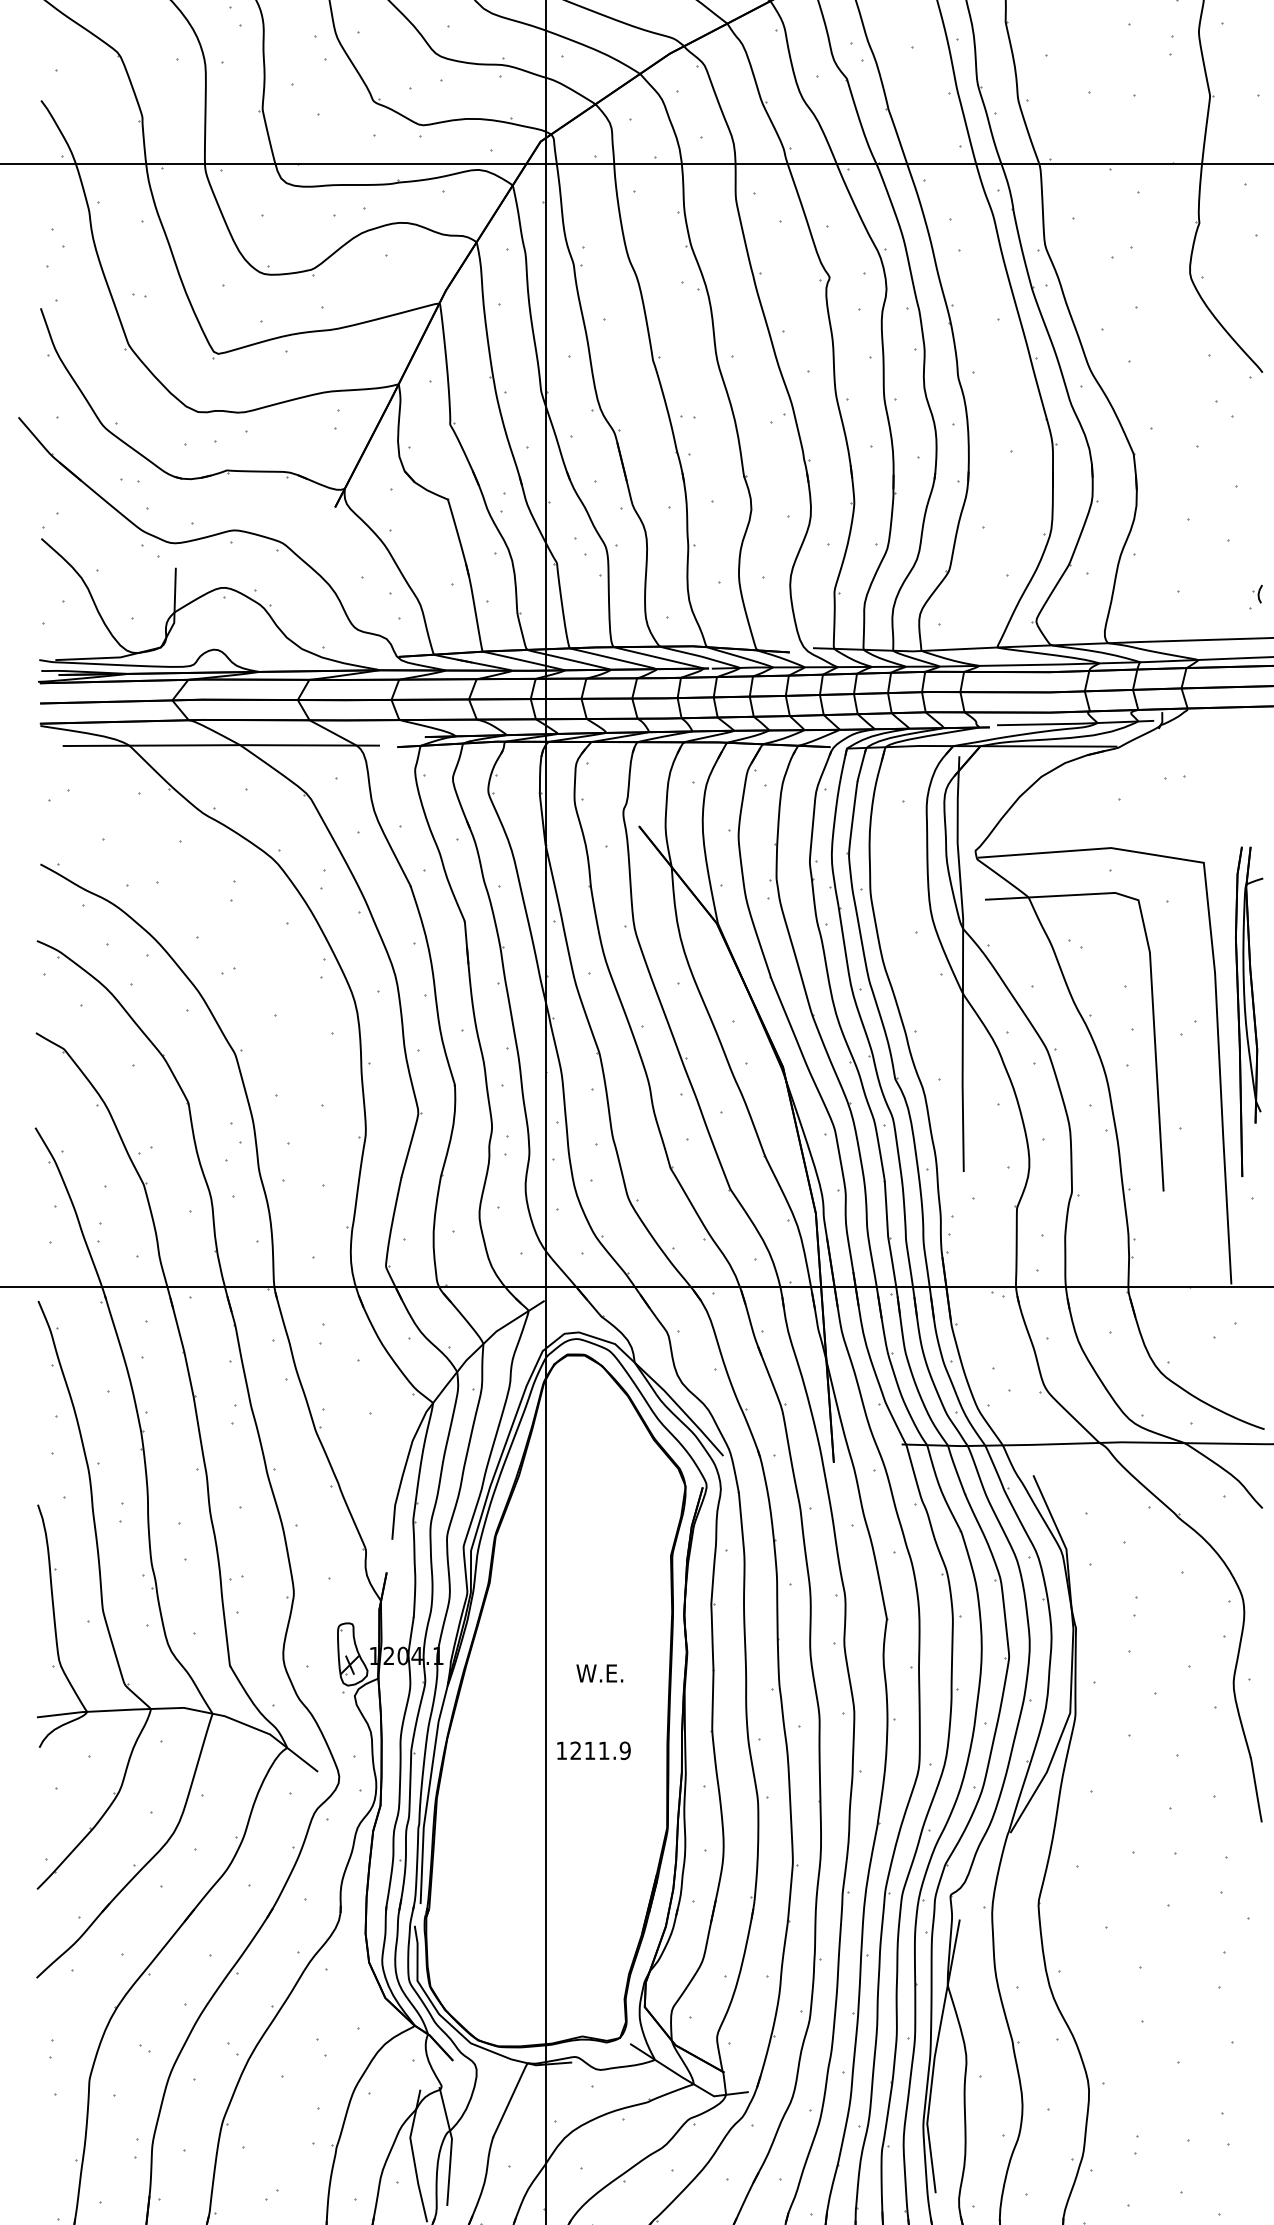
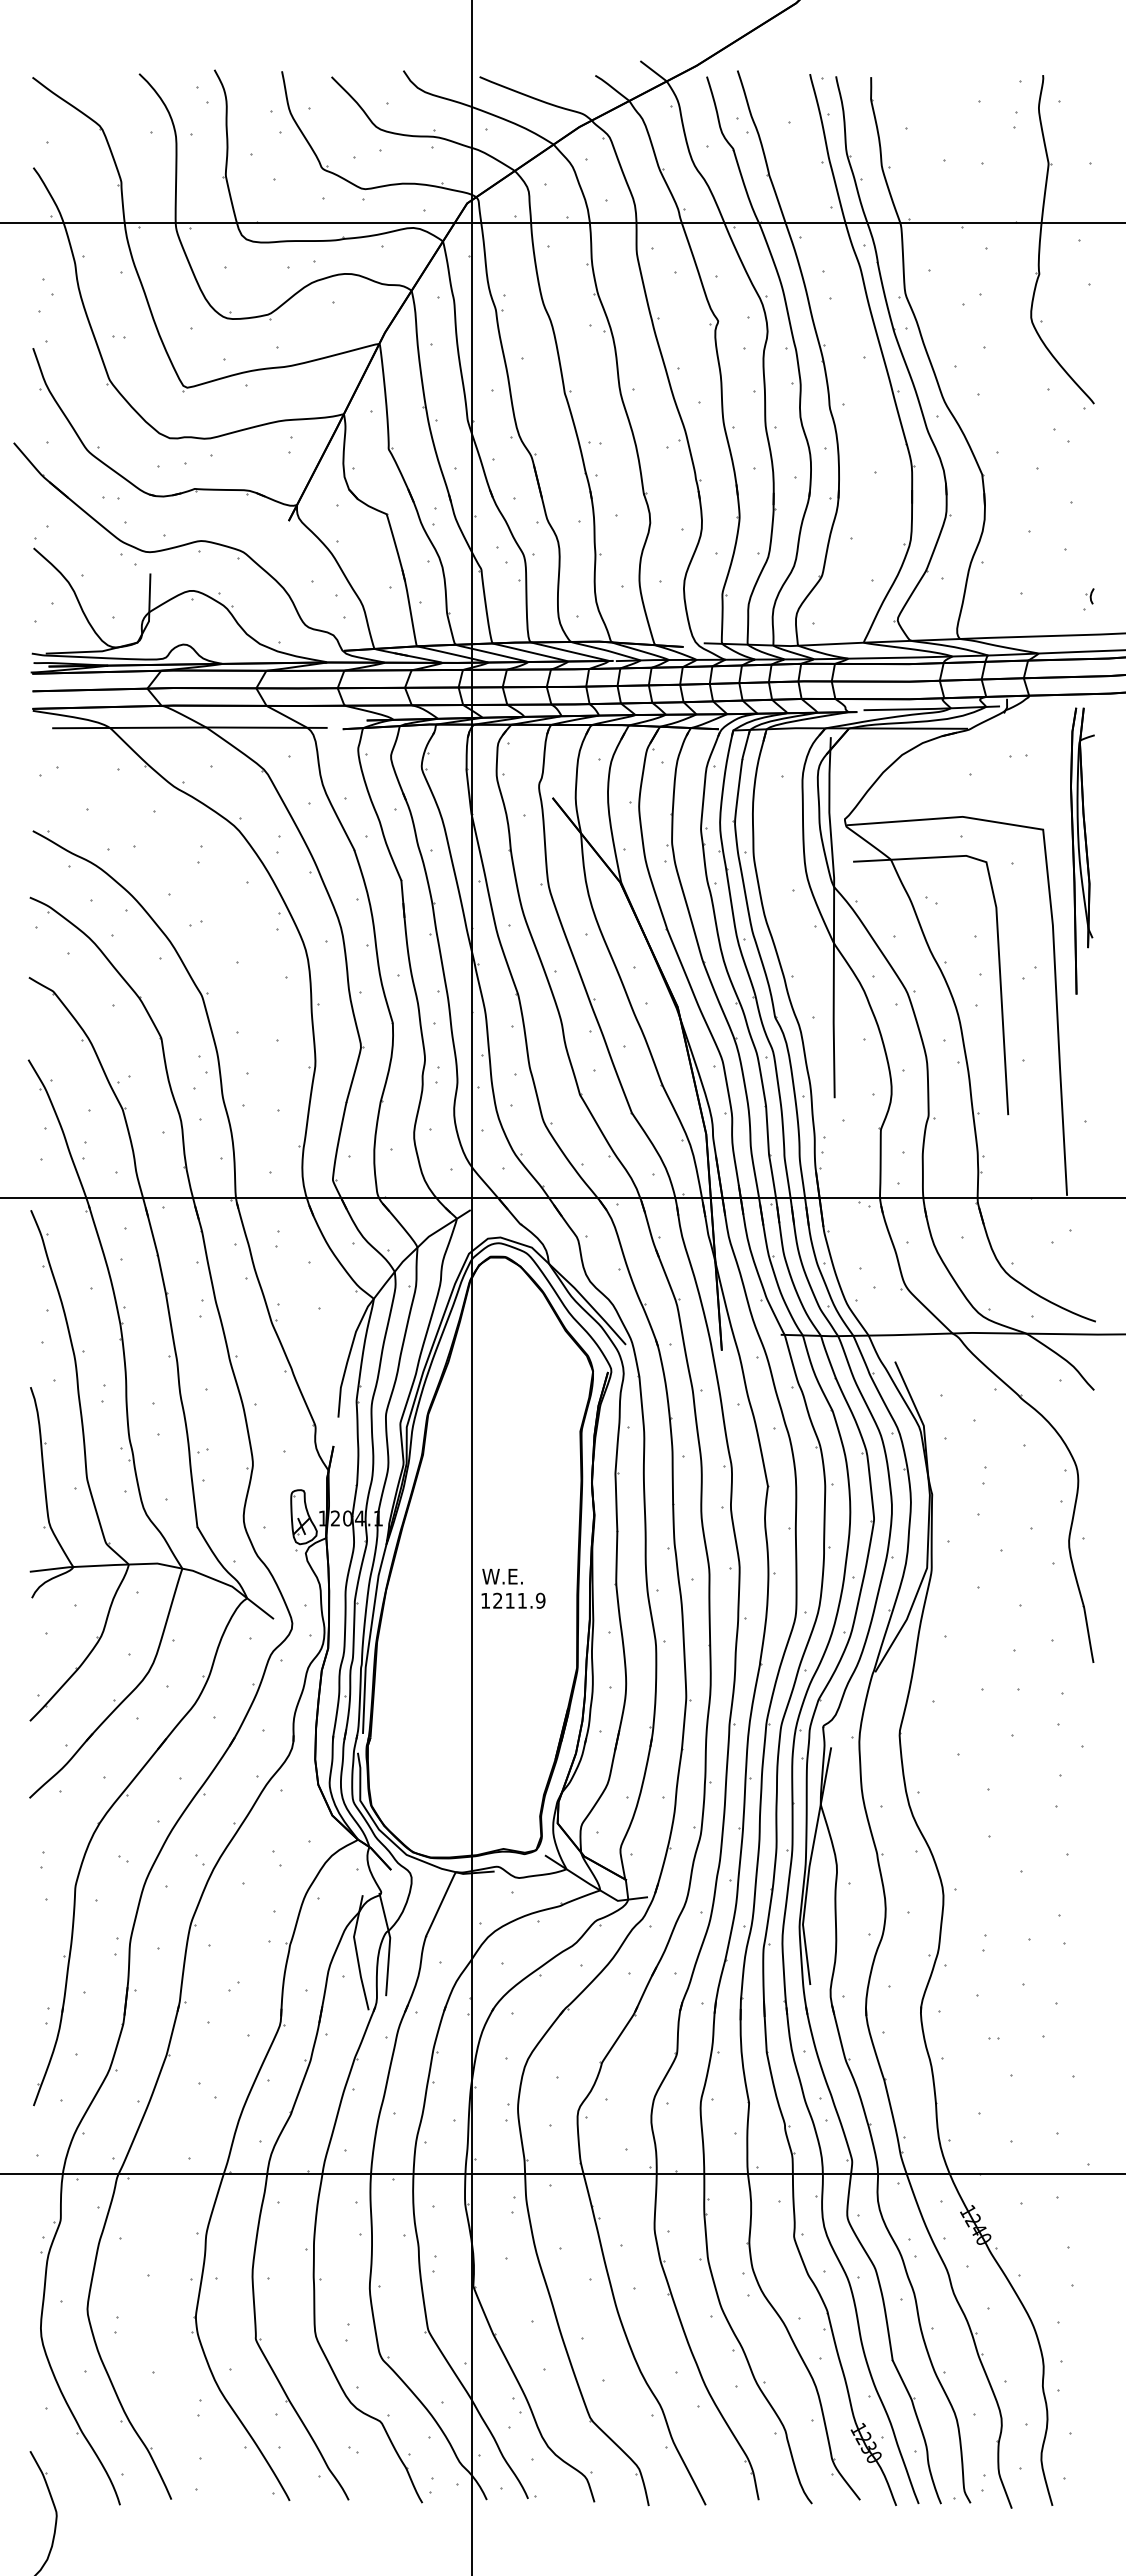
part: (1249, 1011) -> (1082, 850), moved
text: (599, 1673) -> (502, 1576), moved

